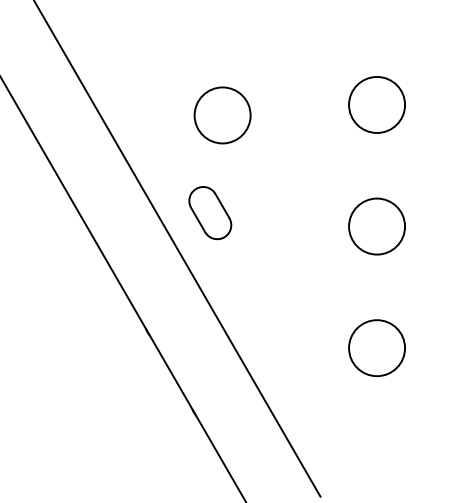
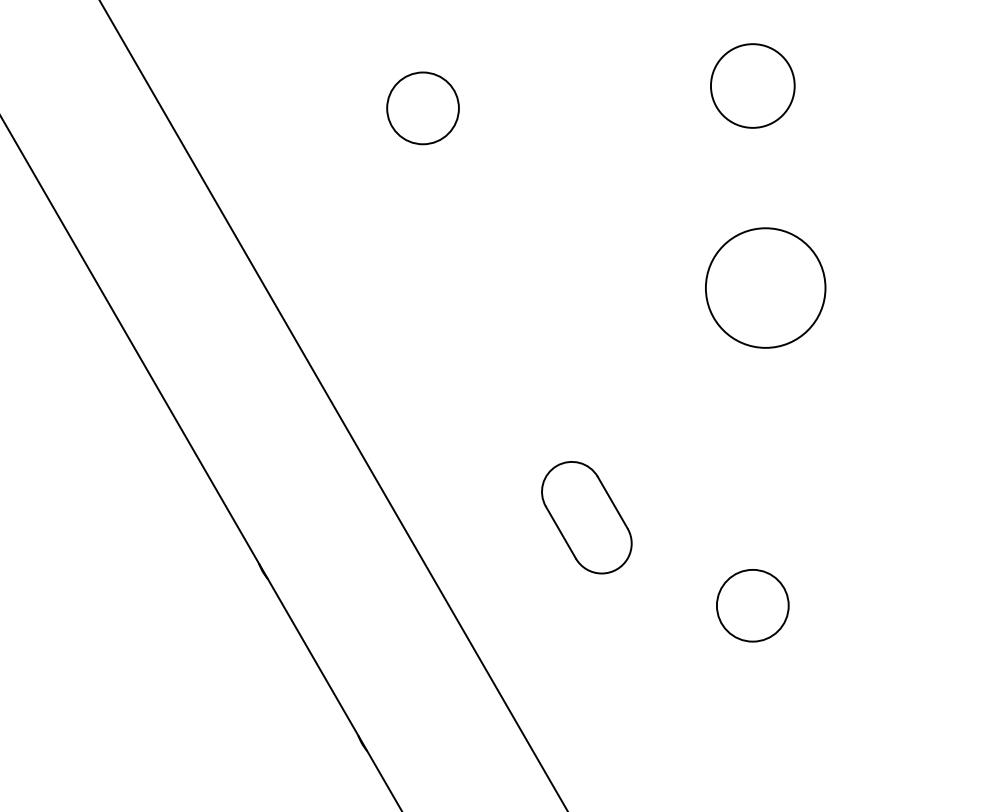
circle: (376, 104) -> (751, 84), size x0.7
circle: (222, 115) -> (422, 108), size x0.6
part: (210, 213) -> (587, 518), moved
circle: (376, 226) -> (764, 287), moved
circle: (376, 348) -> (751, 606), size x0.6

